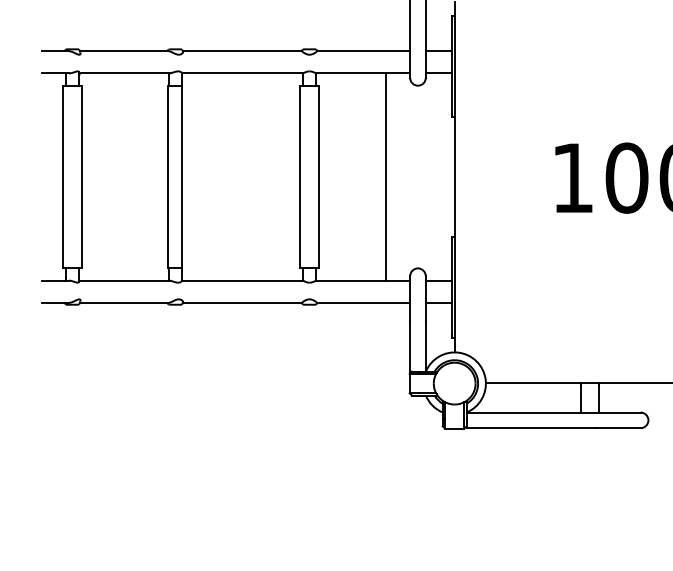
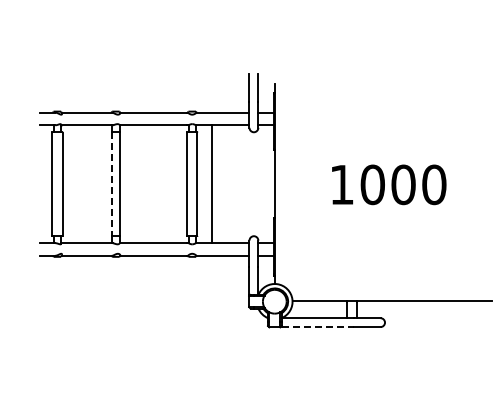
line: (167, 177) -> (111, 184), solid -> dashed
line: (385, 177) -> (211, 184), moved
line: (531, 428) -> (318, 327), solid -> dashed

